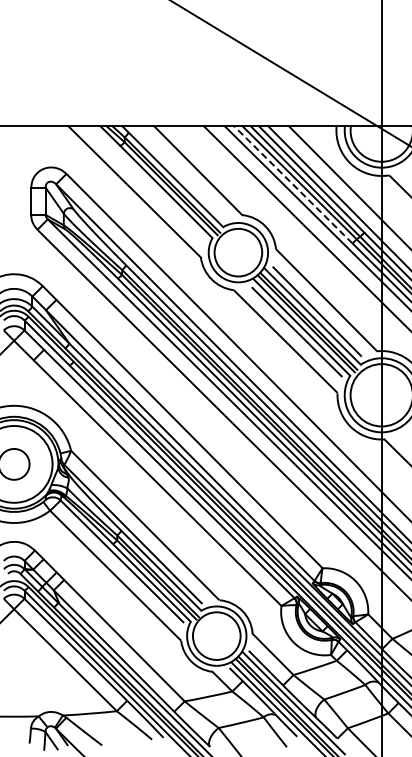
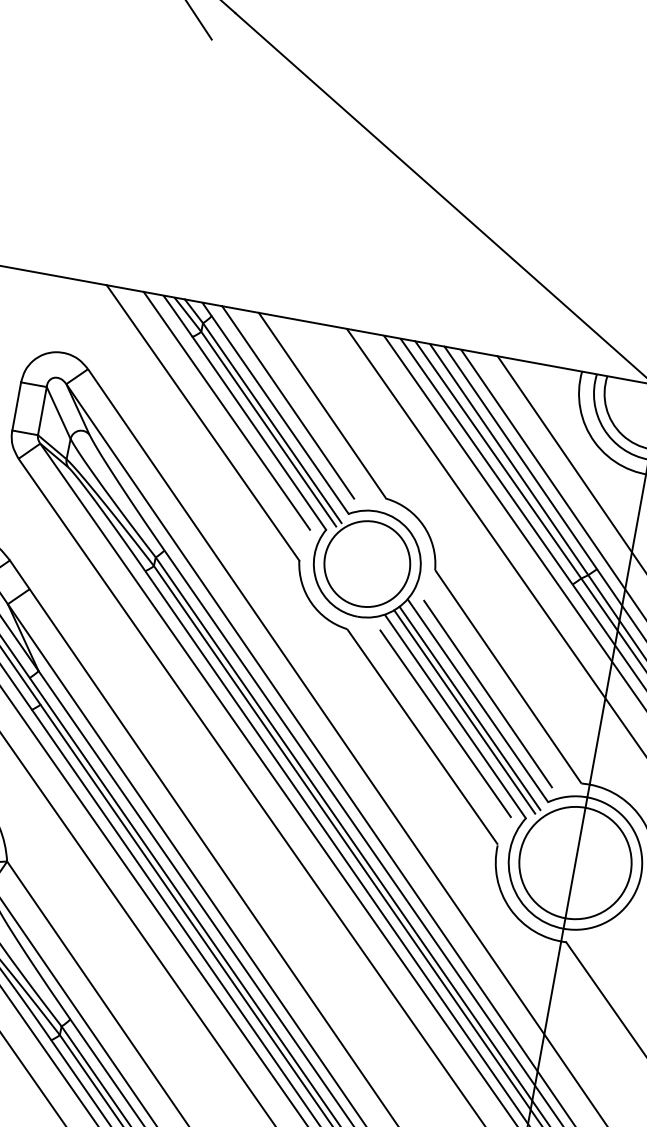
line: (178, 172) -> (286, 402), added
line: (146, 182) -> (227, 410), added
line: (294, 185) -> (488, 463), dashed -> solid

